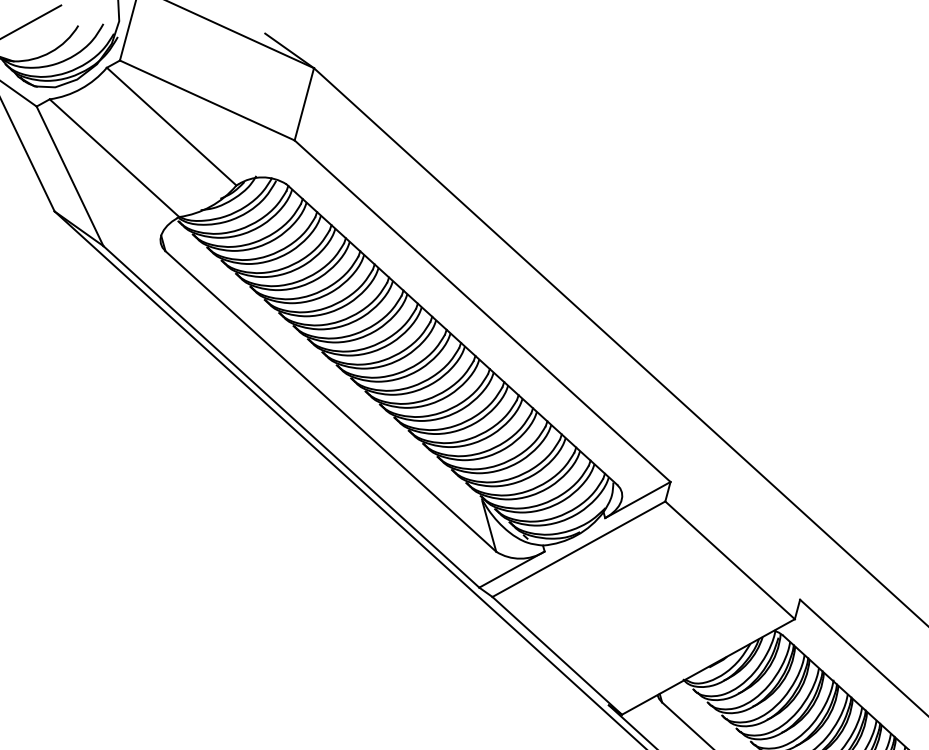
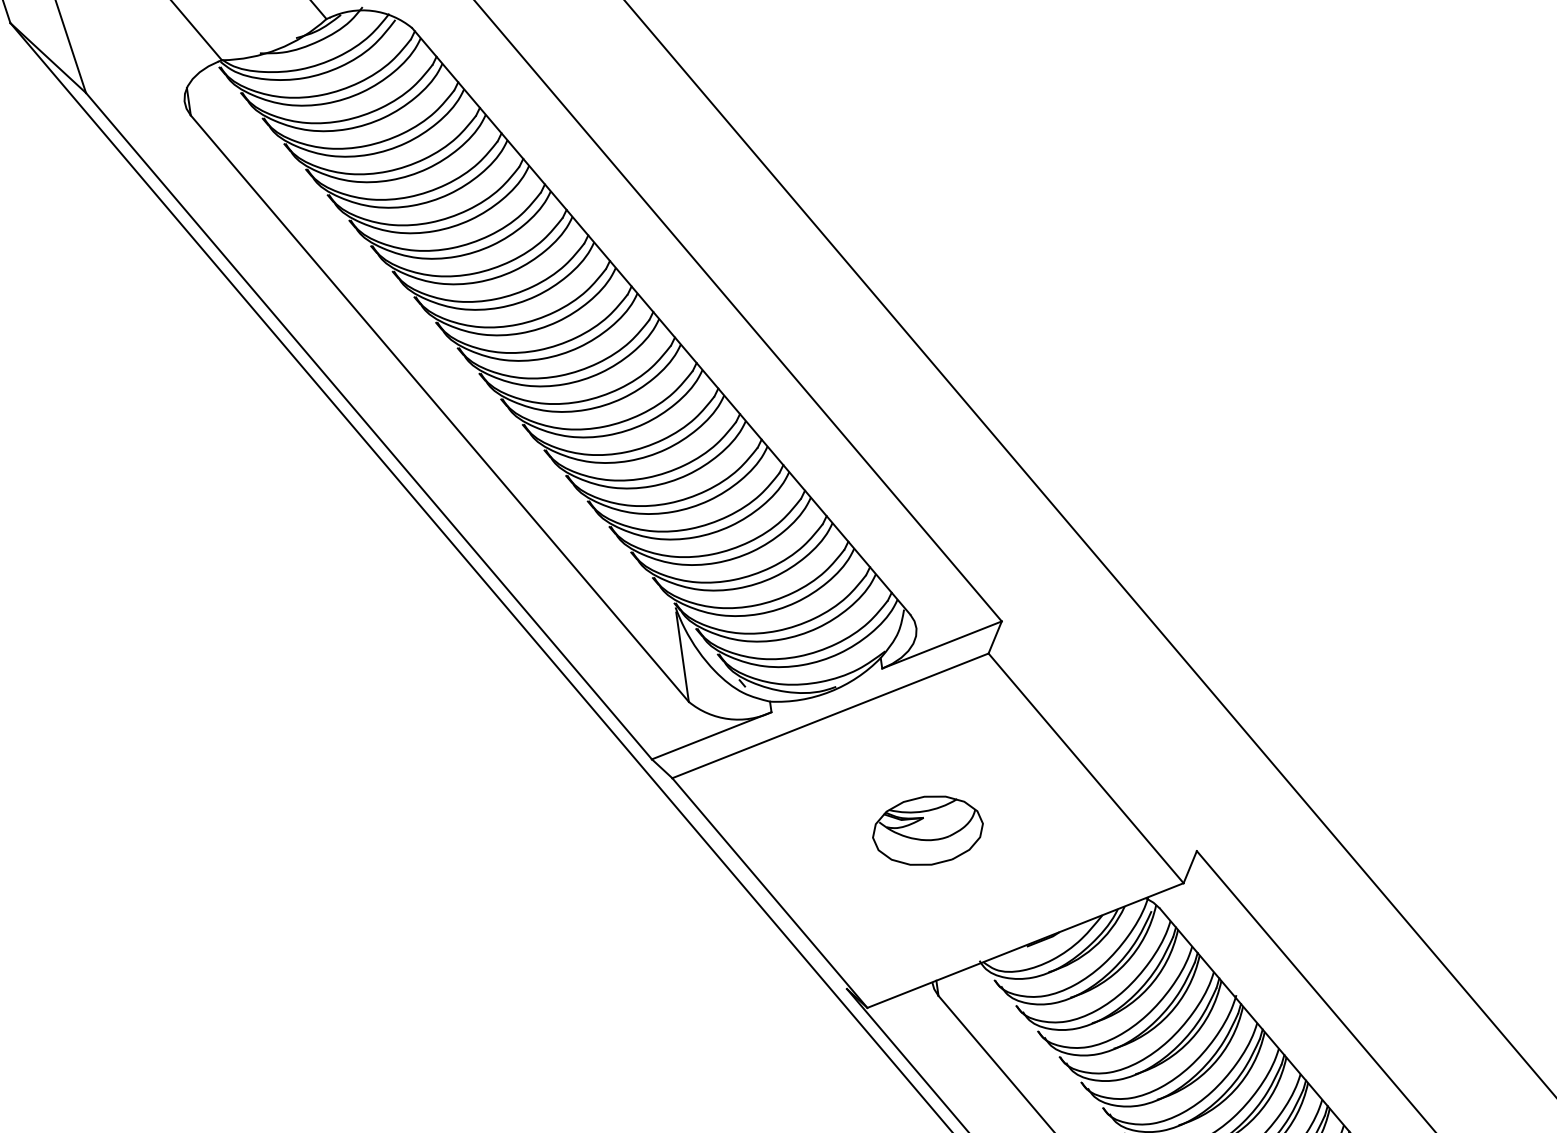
part: (643, 607) -> (927, 829), added

